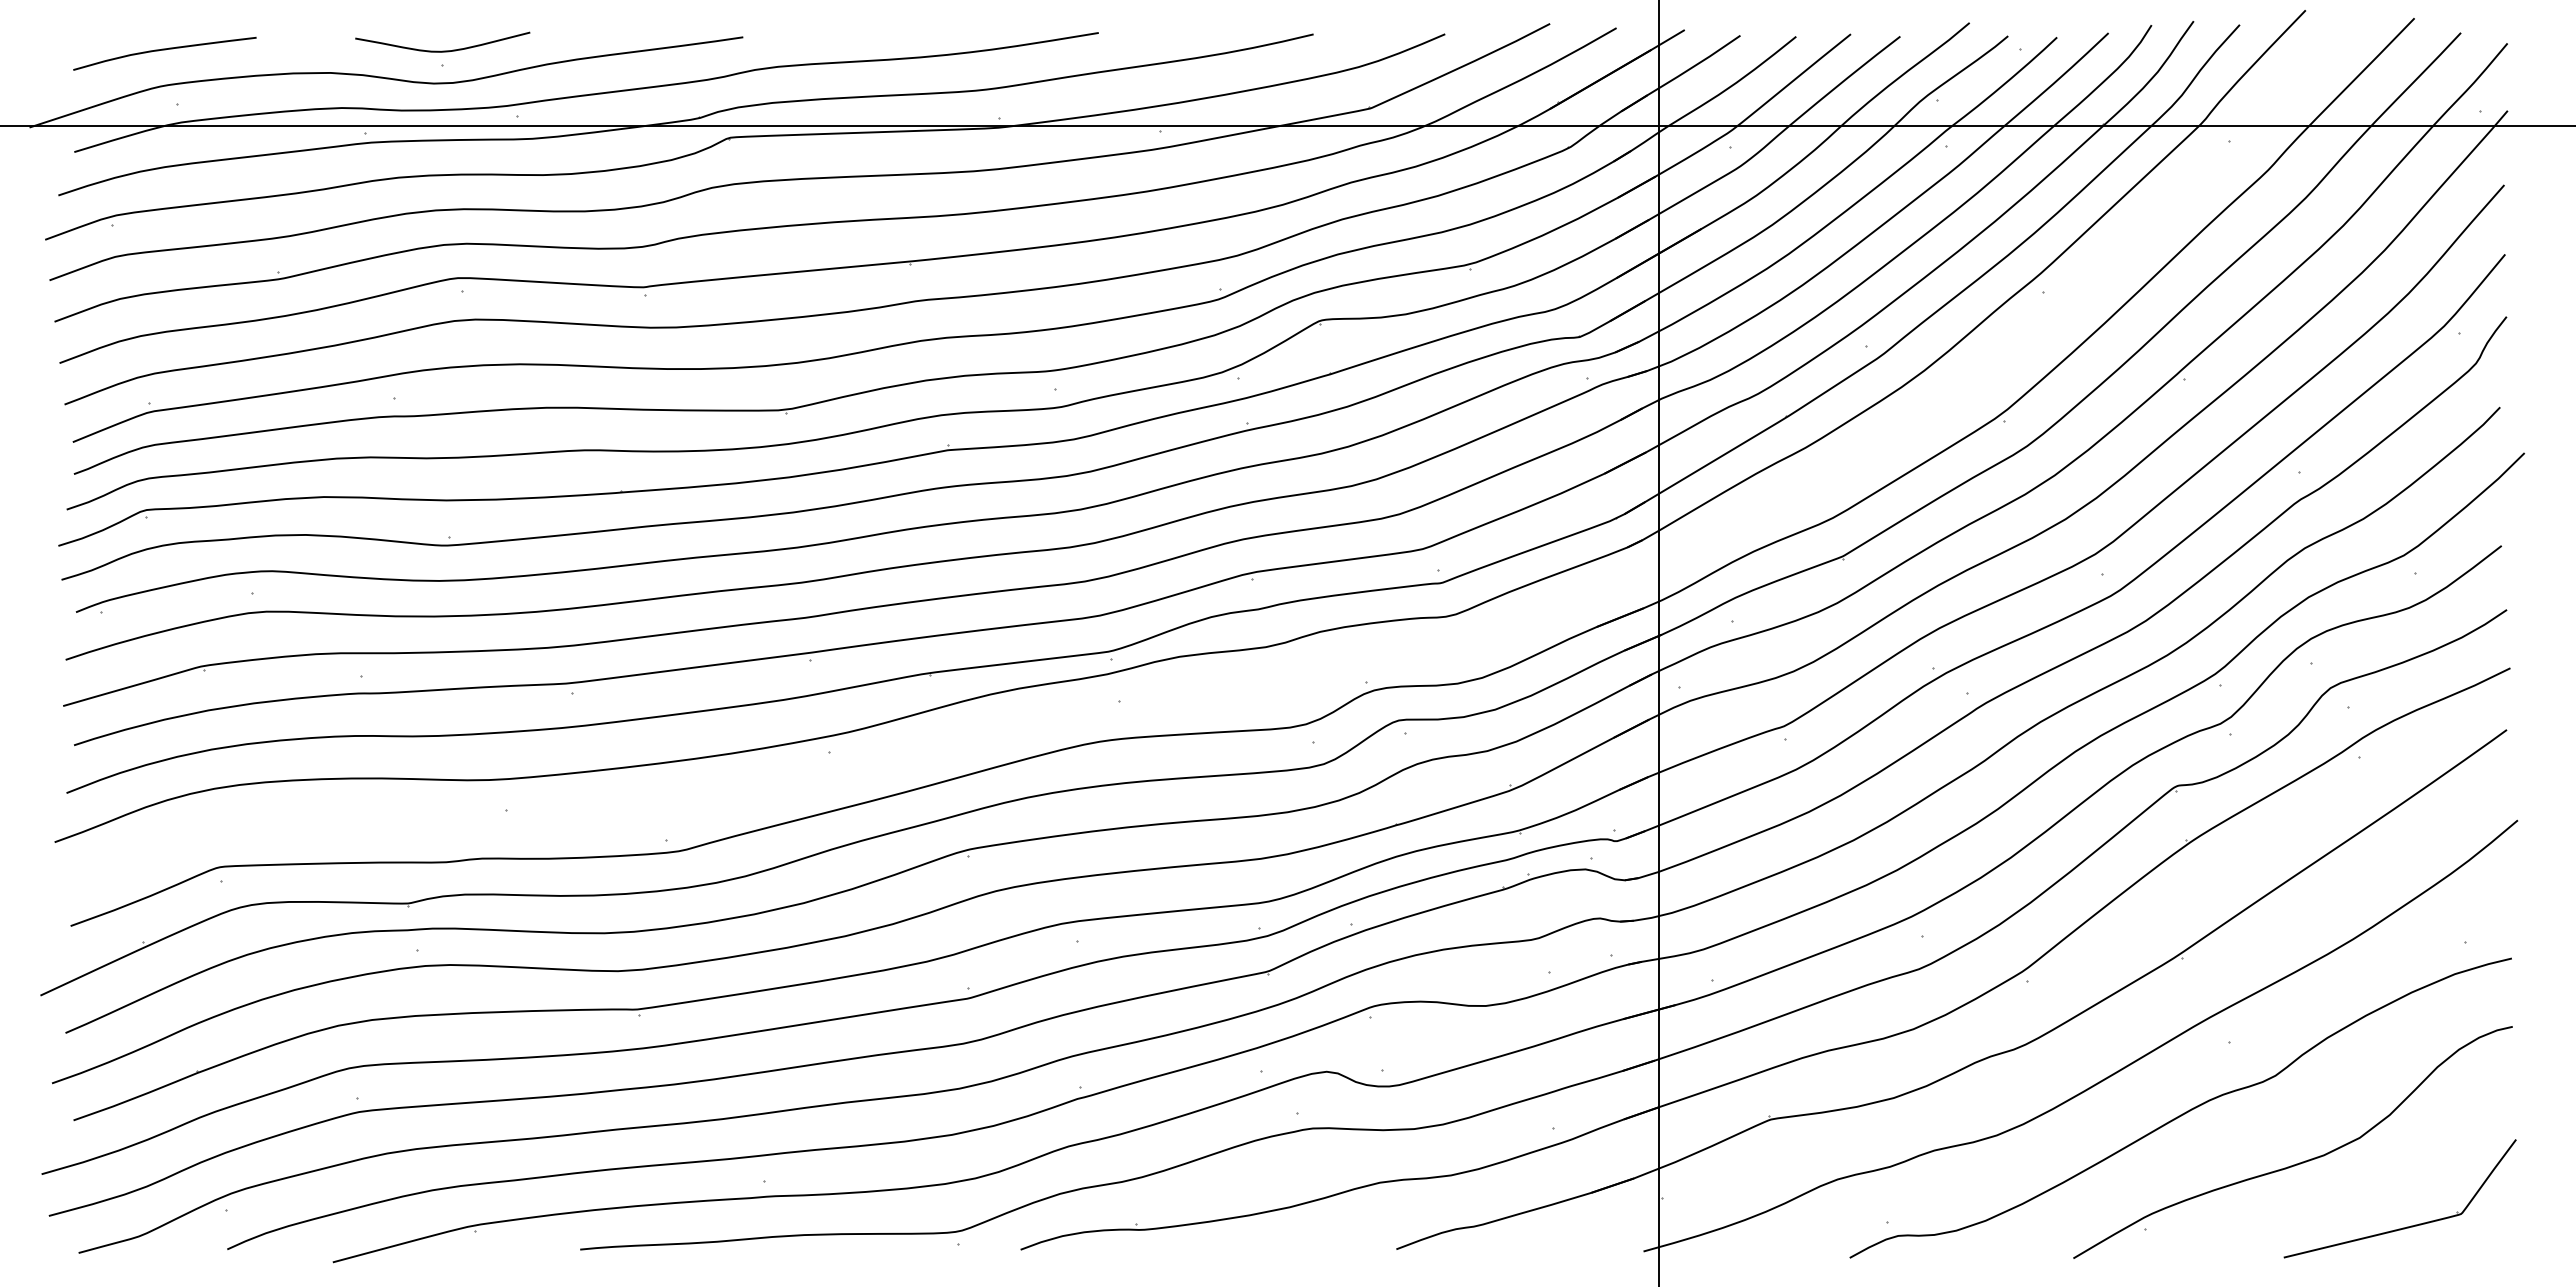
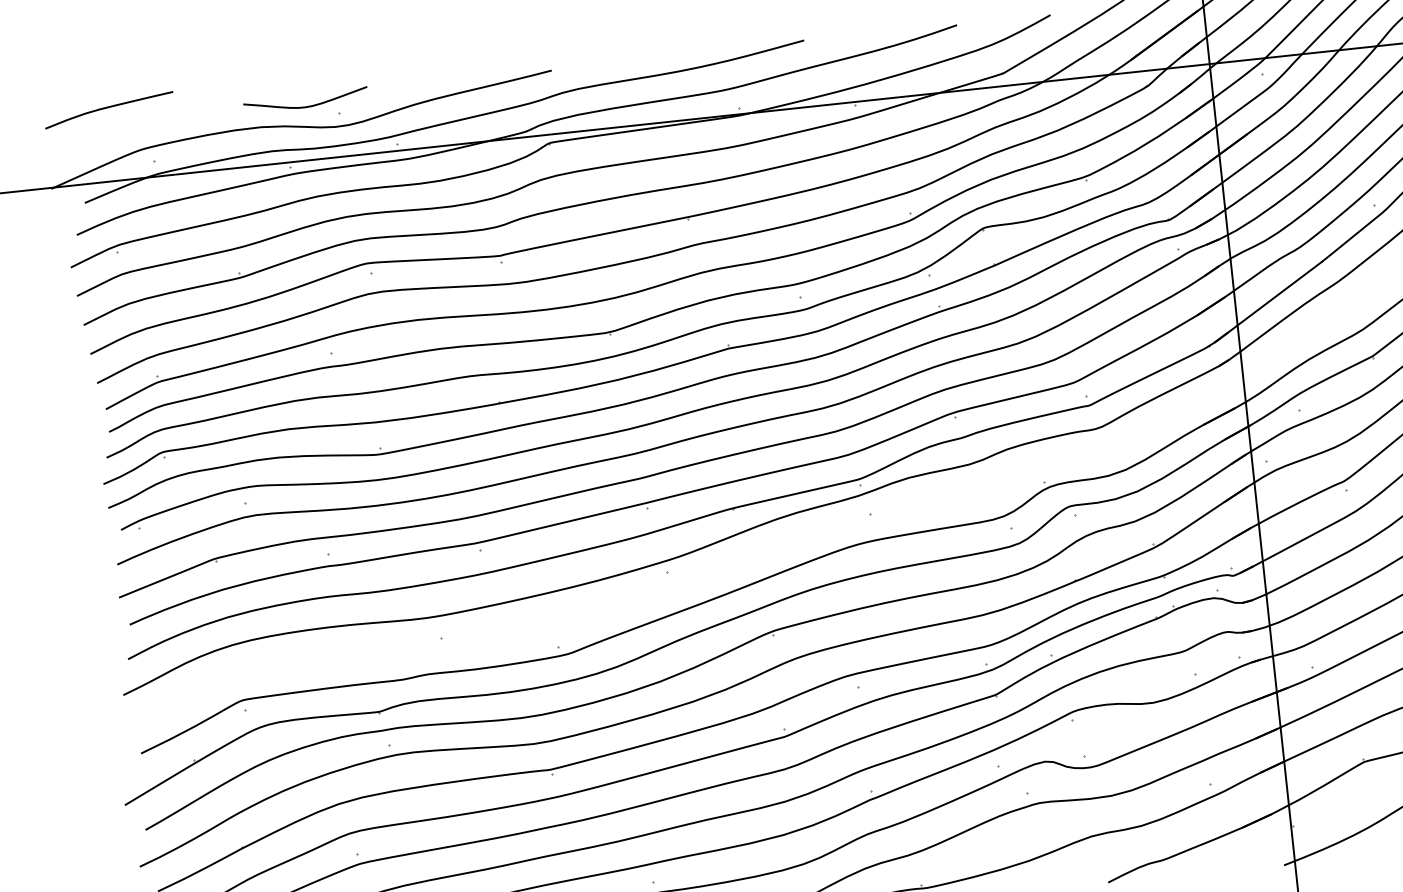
curve: (164, 50) -> (108, 107), moved
curve: (442, 50) -> (306, 106), moved

